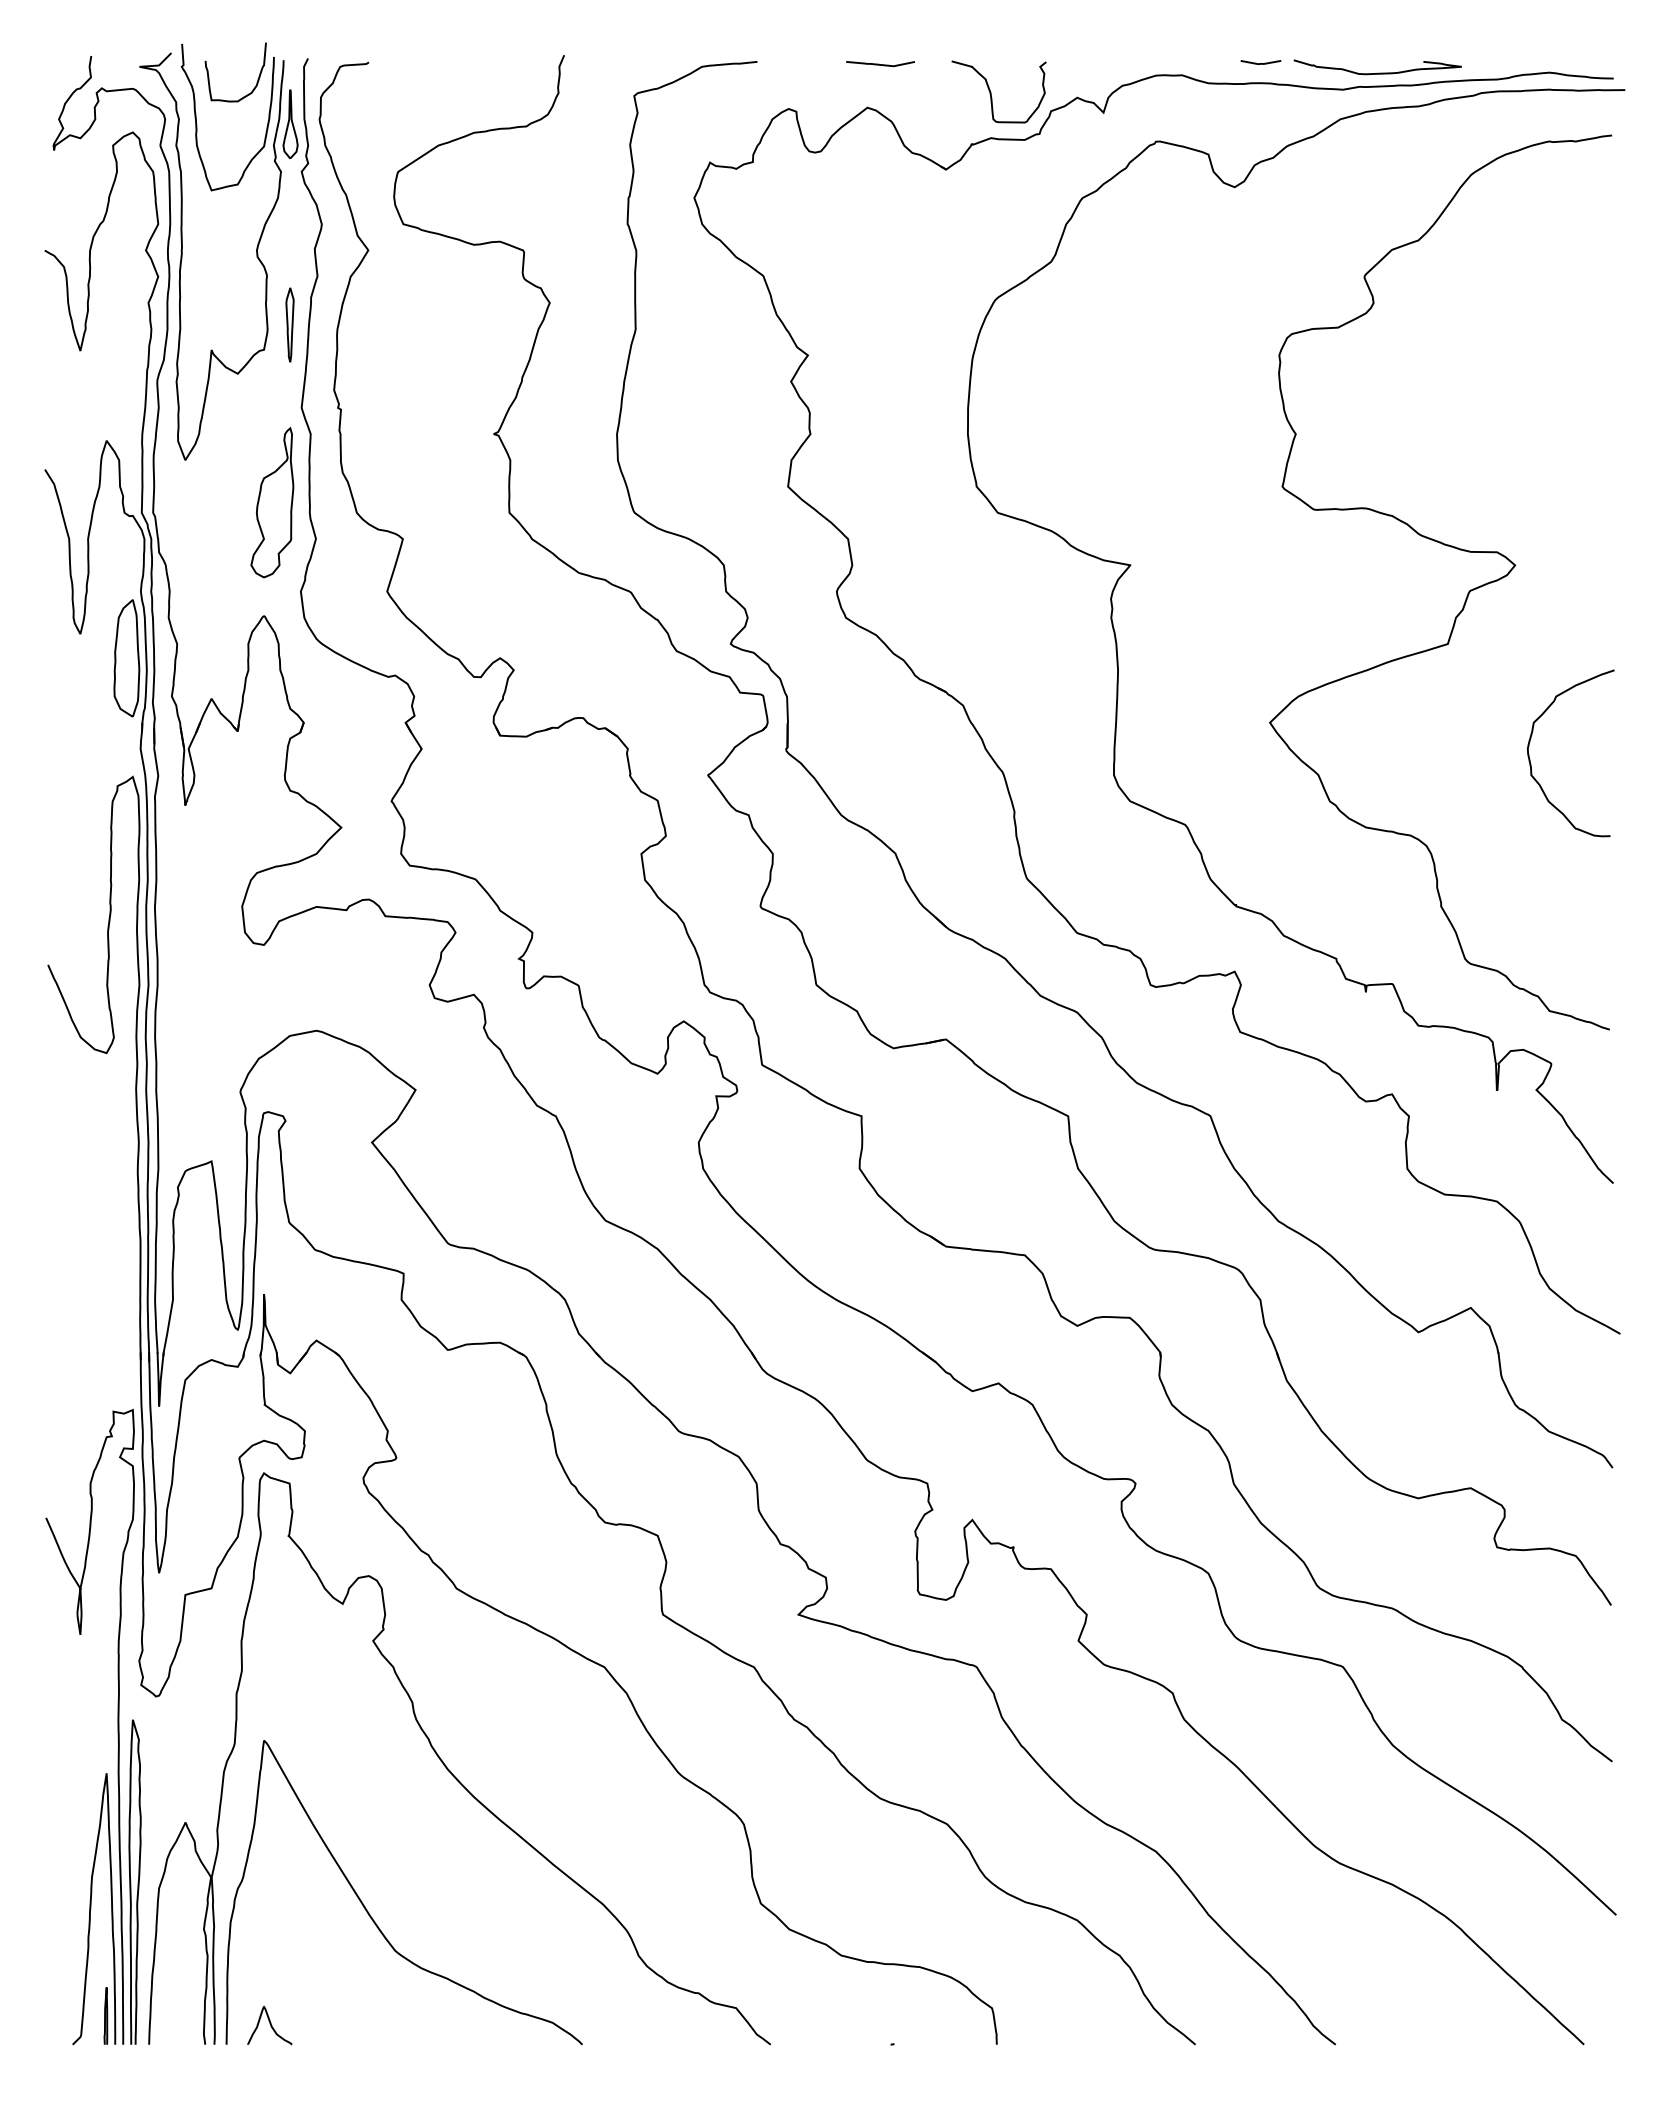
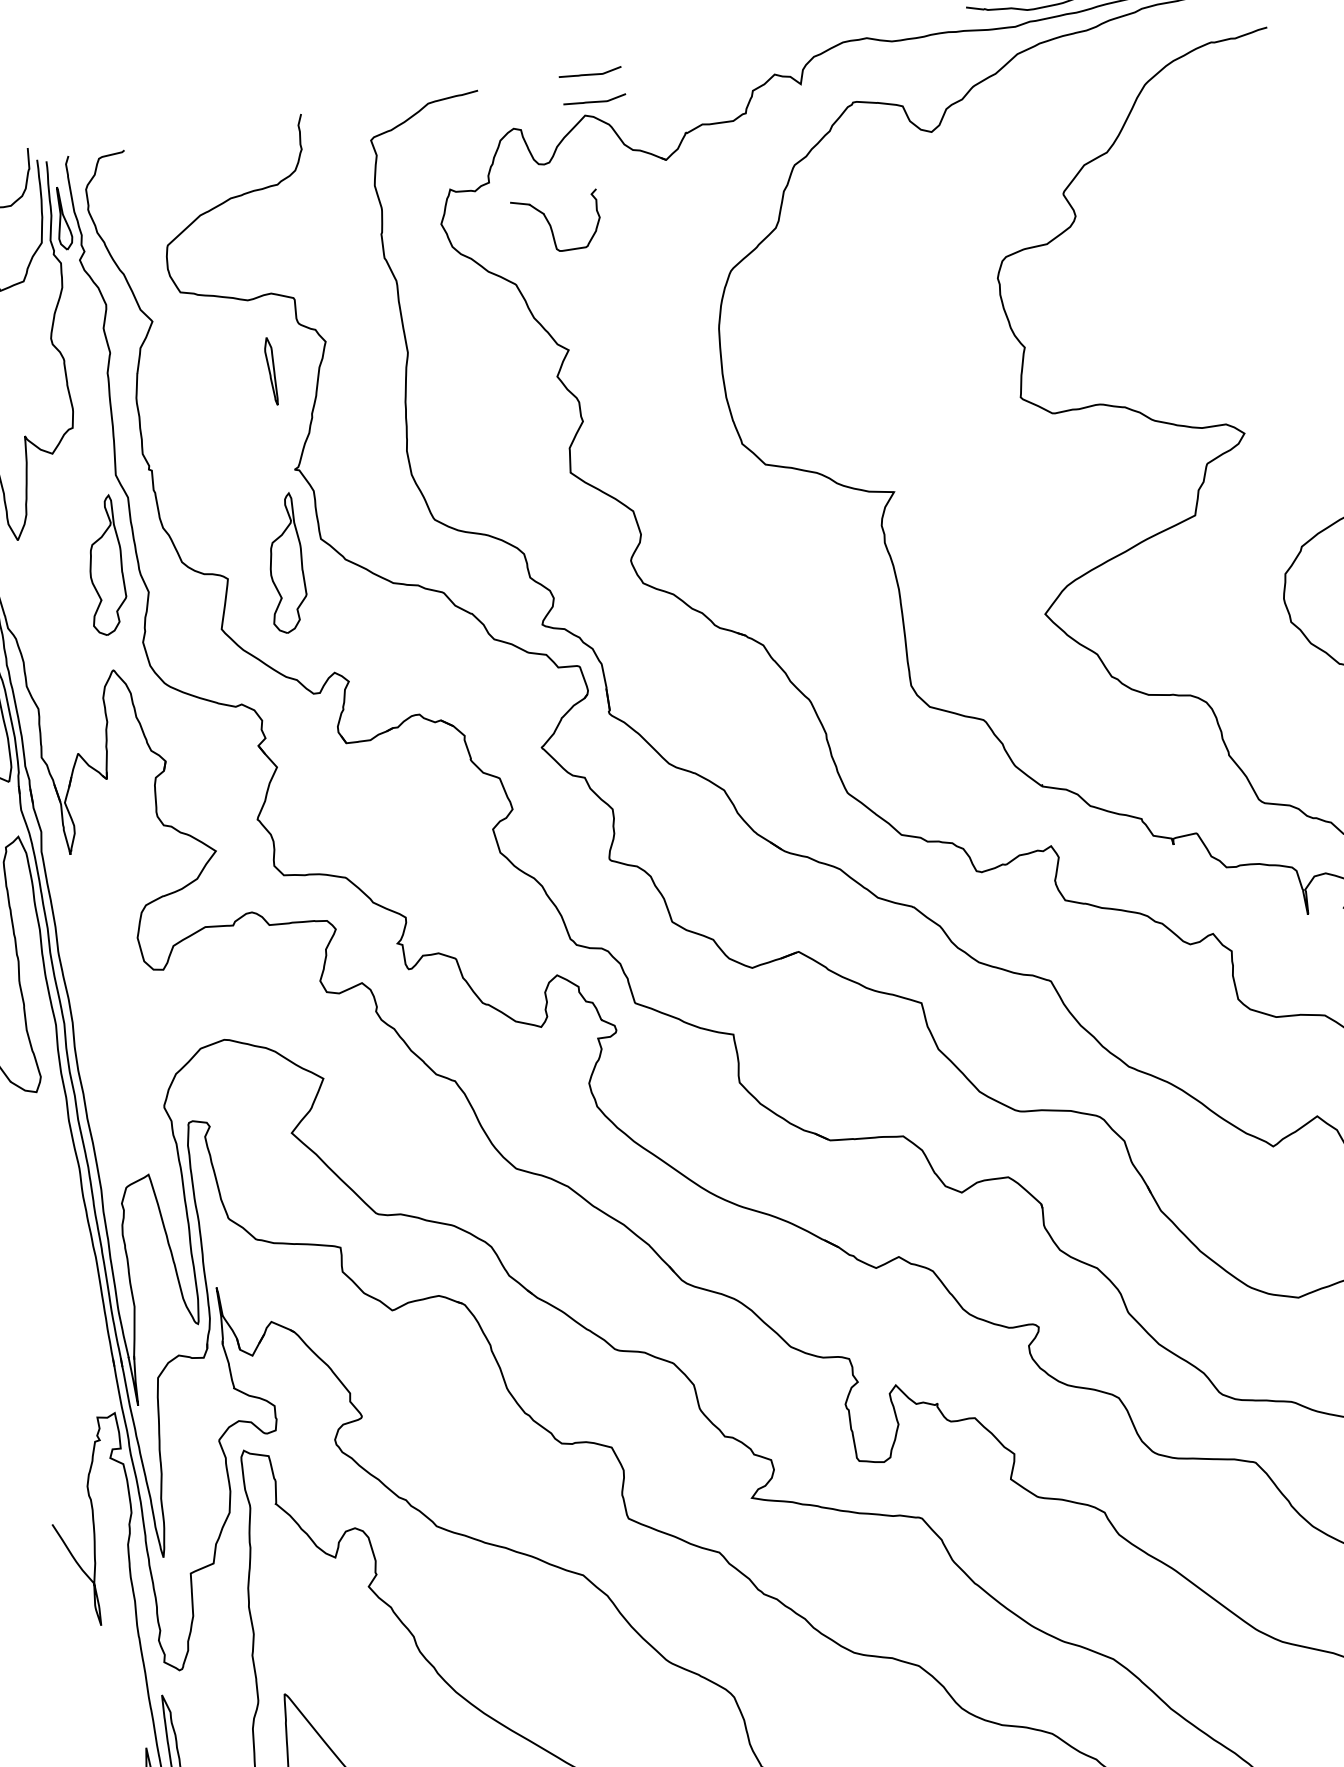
line: (1260, 63) -> (936, 15), removed
curve: (991, 92) -> (551, 225), moved
curve: (880, 94) -> (595, 101), added
part: (289, 324) -> (271, 371), moved
part: (465, 532) -> (283, 563), added

